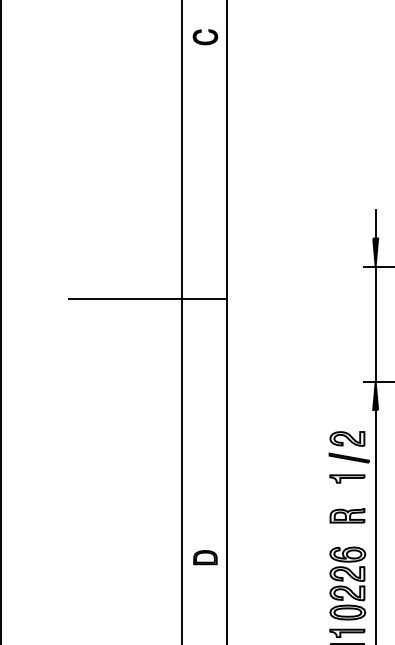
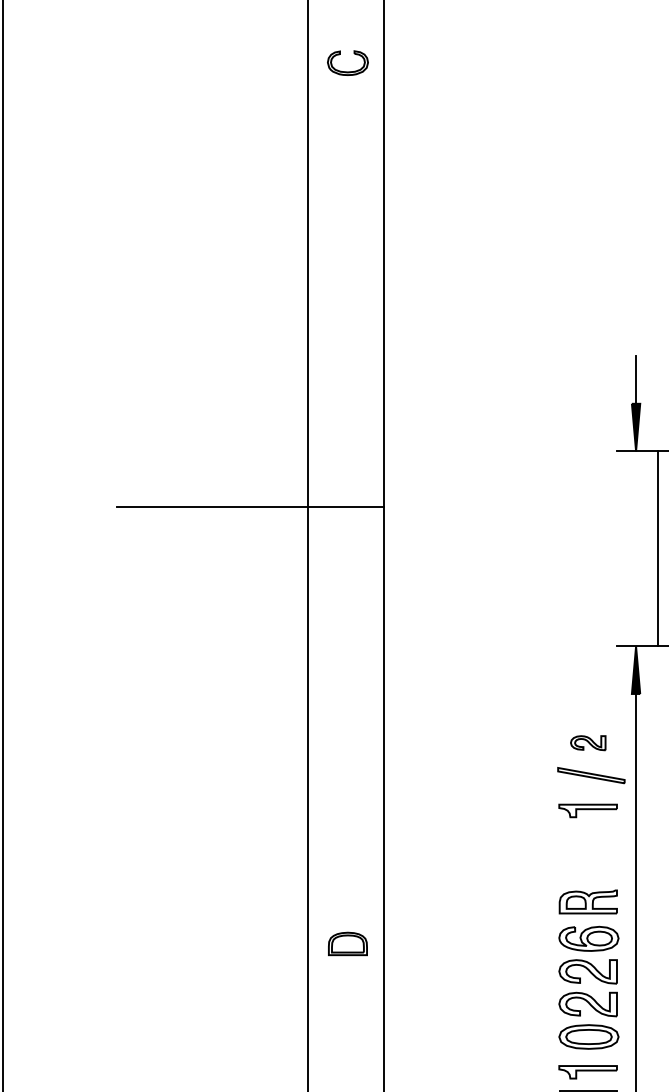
line: (375, 323) -> (657, 547), moved
part: (347, 438) -> (588, 742), size x0.6
part: (347, 515) -> (588, 901), moved

